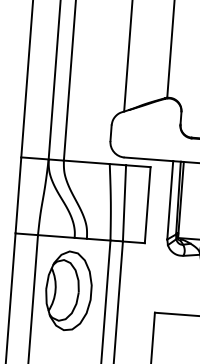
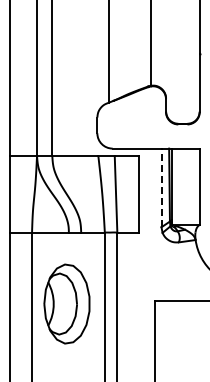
line: (170, 199) -> (161, 187), solid -> dashed
part: (68, 290) -> (66, 303), moved

